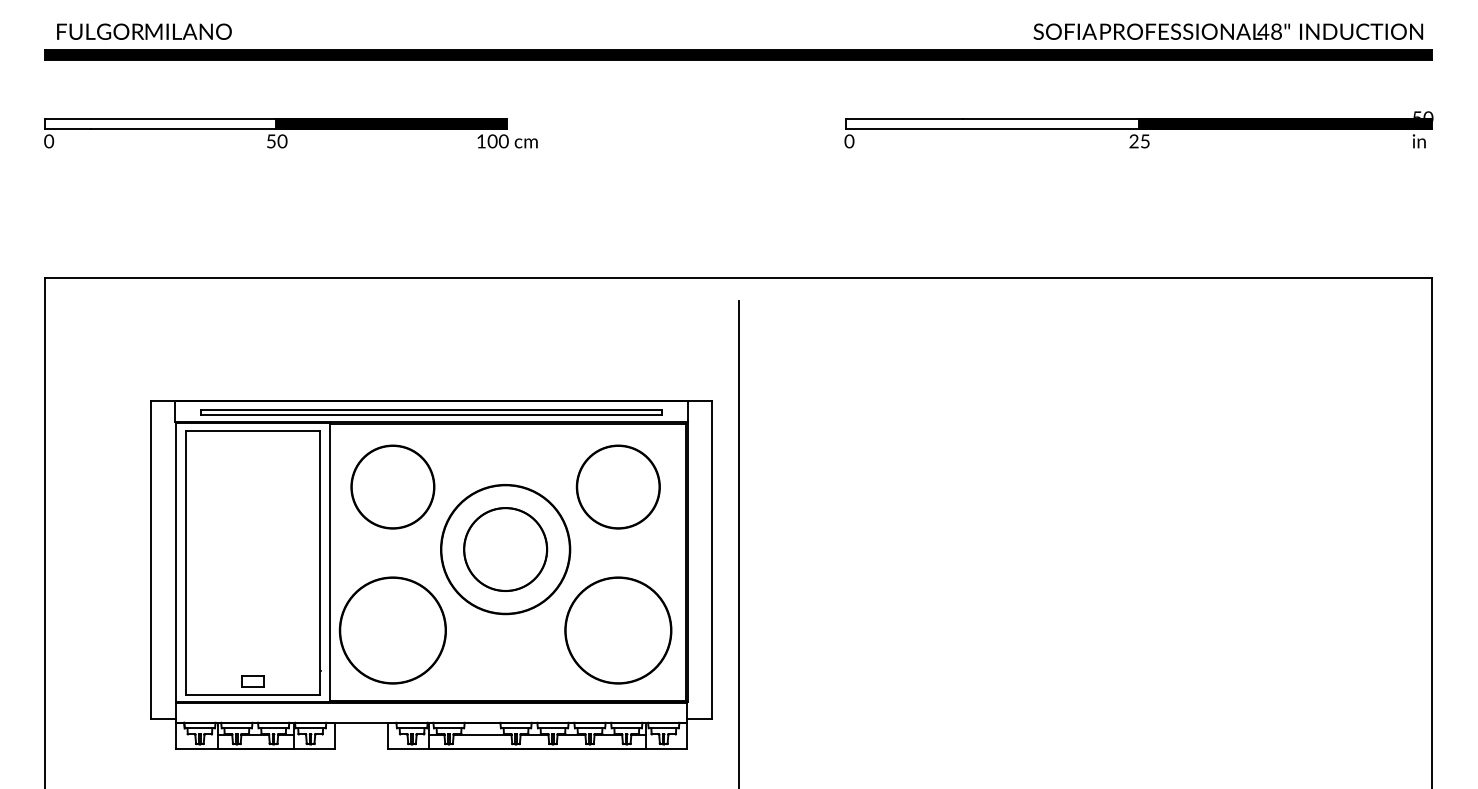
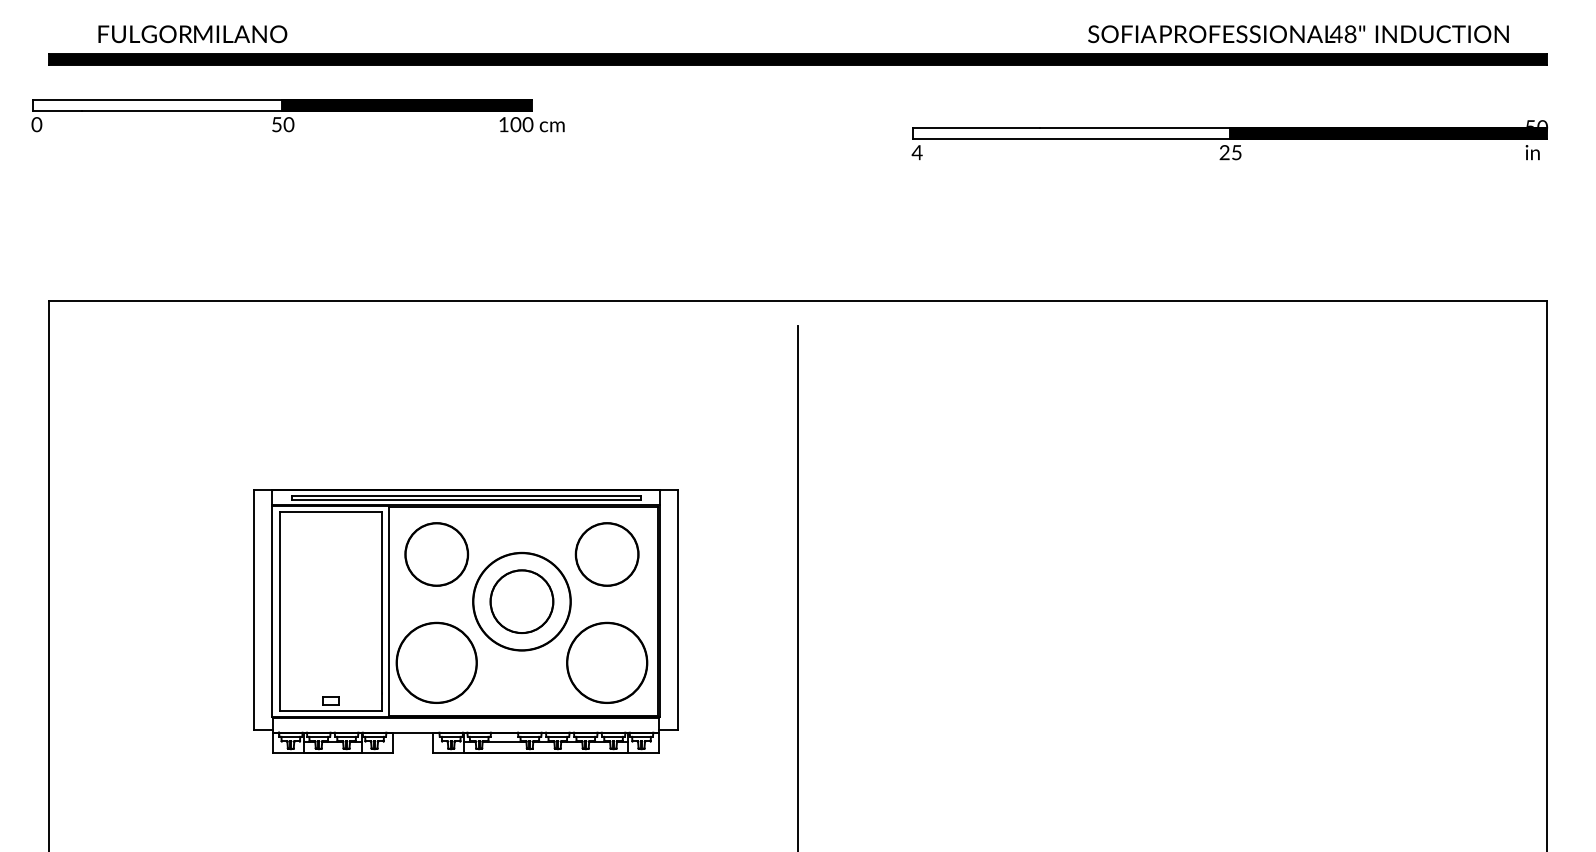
text: (144, 32) -> (192, 34), moved
text: (1228, 32) -> (1298, 34), moved
part: (290, 132) -> (297, 115), moved
text: (848, 141) -> (916, 152), 0 -> 4
part: (431, 574) -> (465, 620), size x0.7

